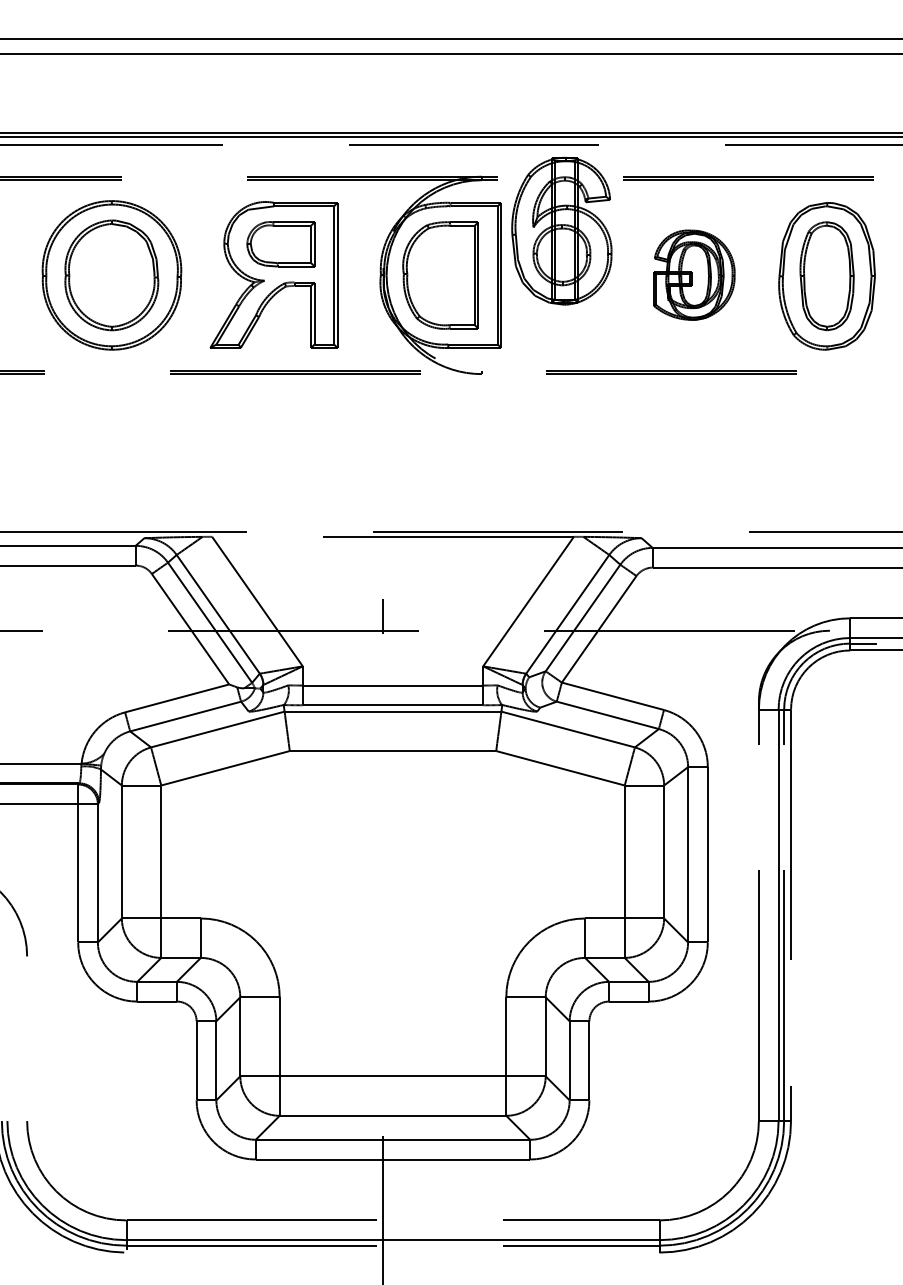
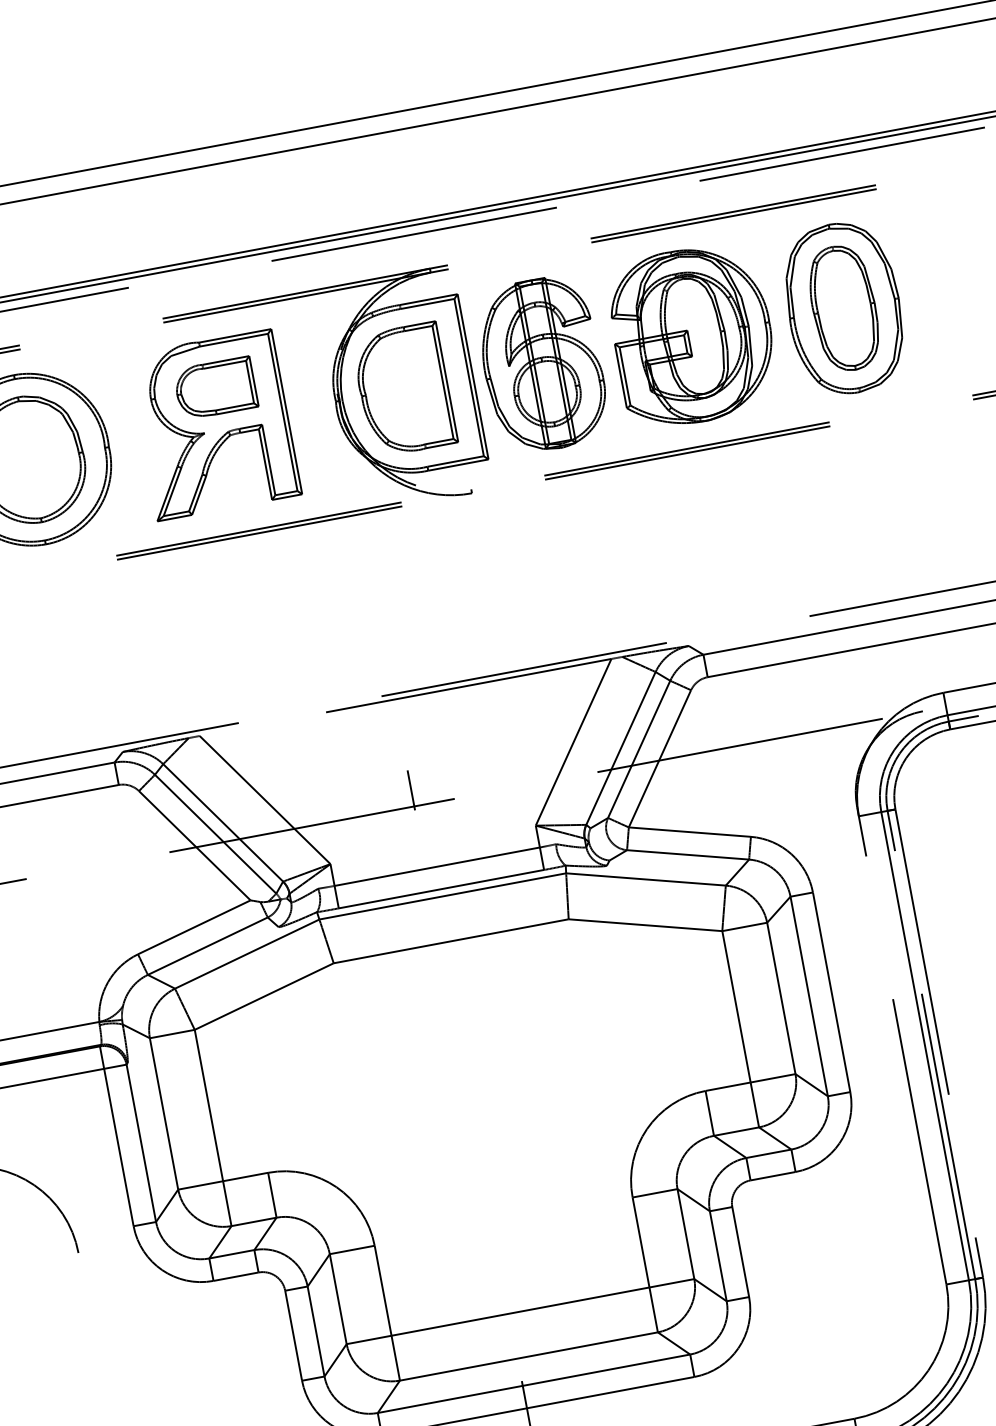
part: (561, 230) -> (541, 364), moved
part: (694, 274) -> (692, 334), size x1.67

